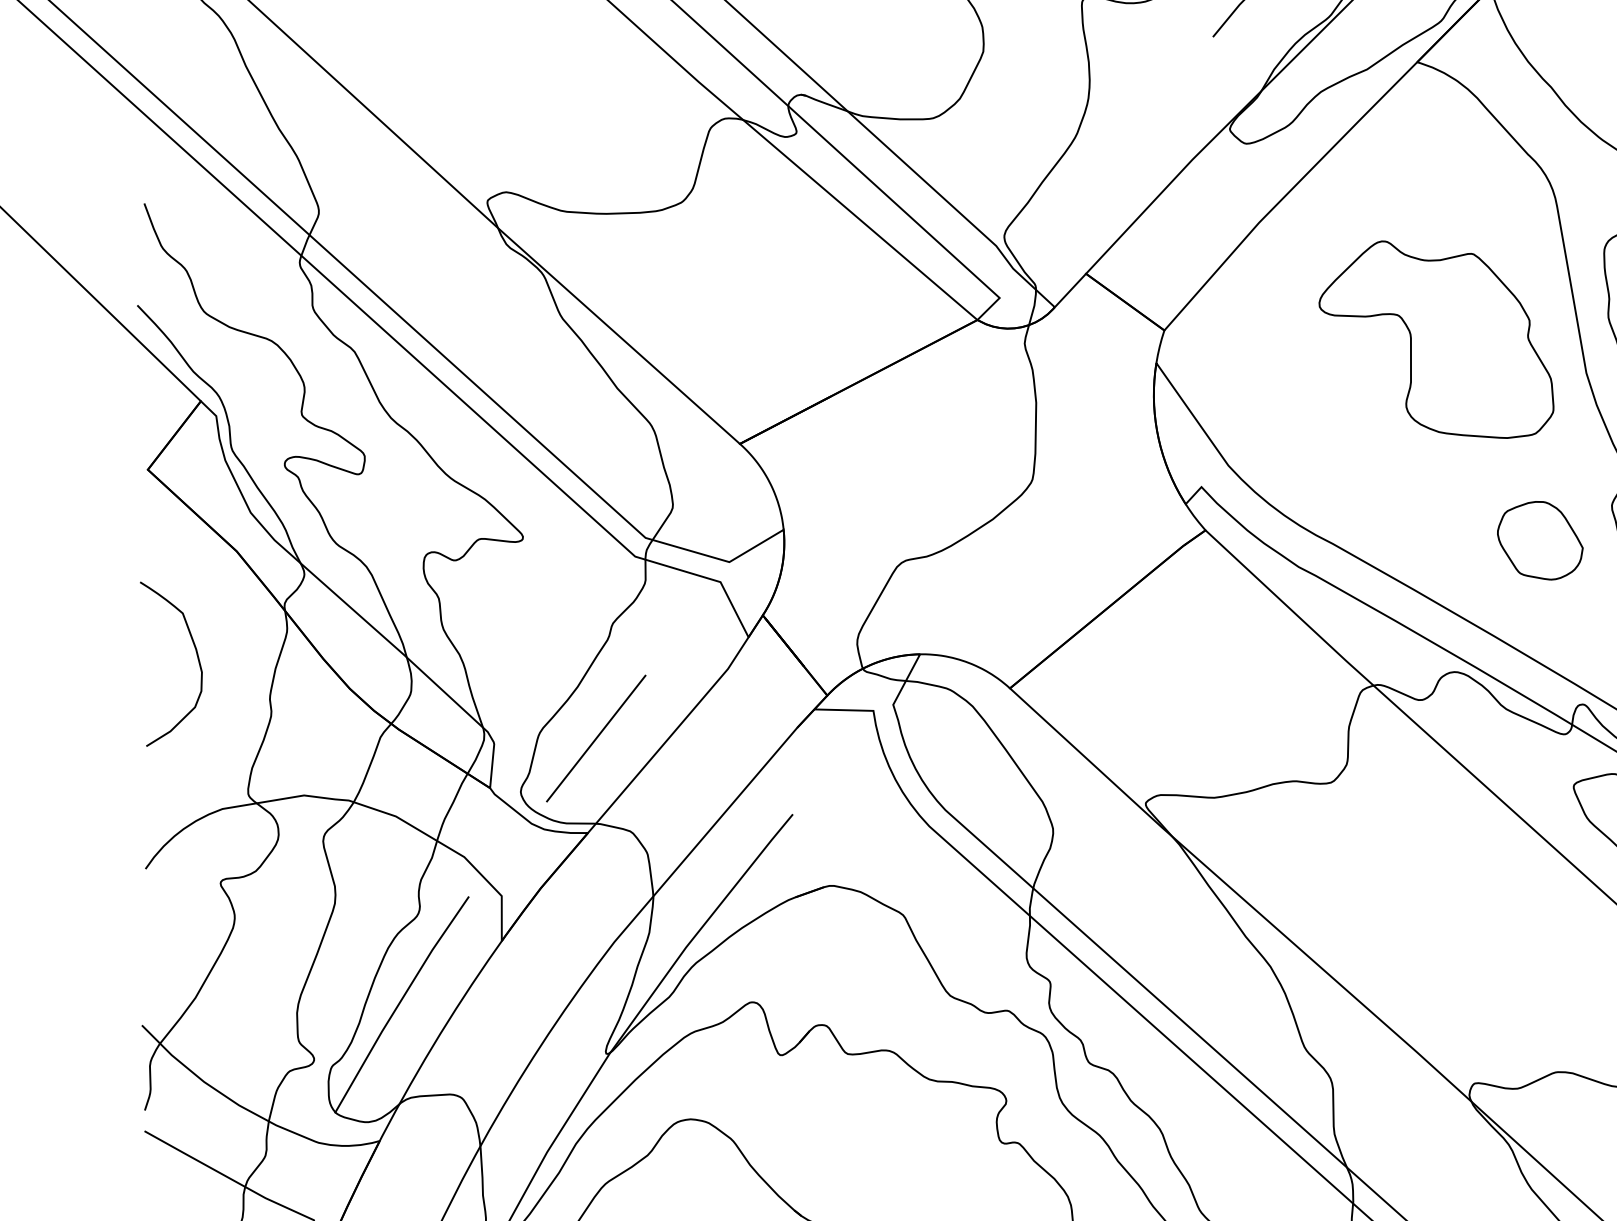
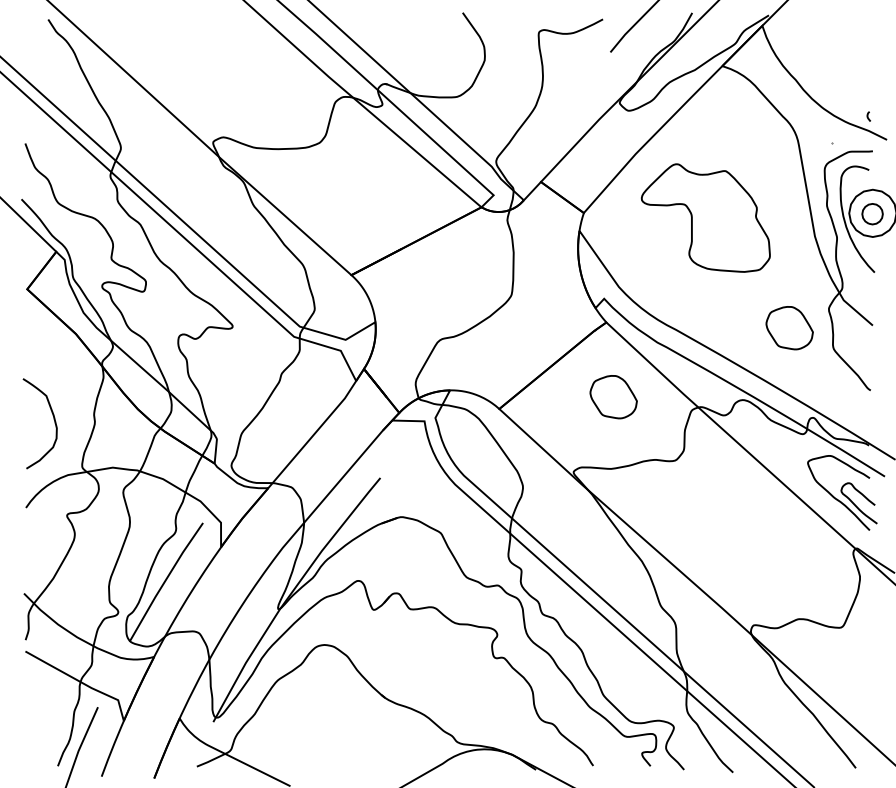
part: (1435, 338) -> (705, 217), moved
curve: (195, 656) -> (53, 419), moved
part: (1218, 667) -> (613, 397), added
line: (595, 738) -> (272, 436), removed

